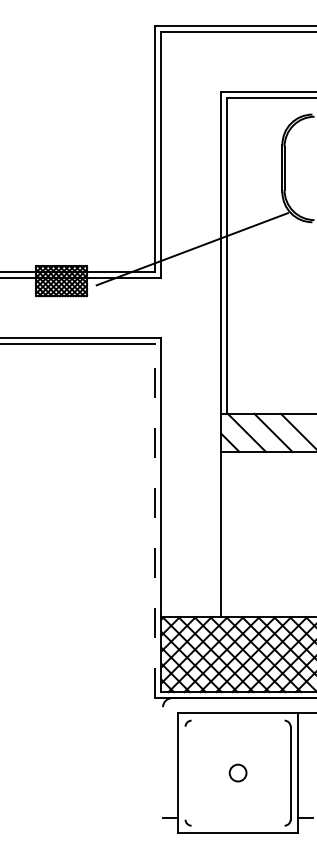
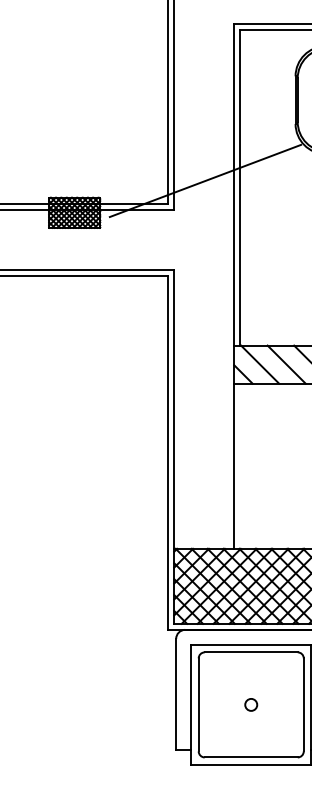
line: (155, 520) -> (168, 452), dashed -> solid
line: (237, 720) -> (250, 652), added
line: (163, 762) -> (176, 694), added
line: (185, 772) -> (198, 704), added
circle: (237, 773) -> (250, 705), size x0.71
line: (237, 825) -> (250, 757), added

